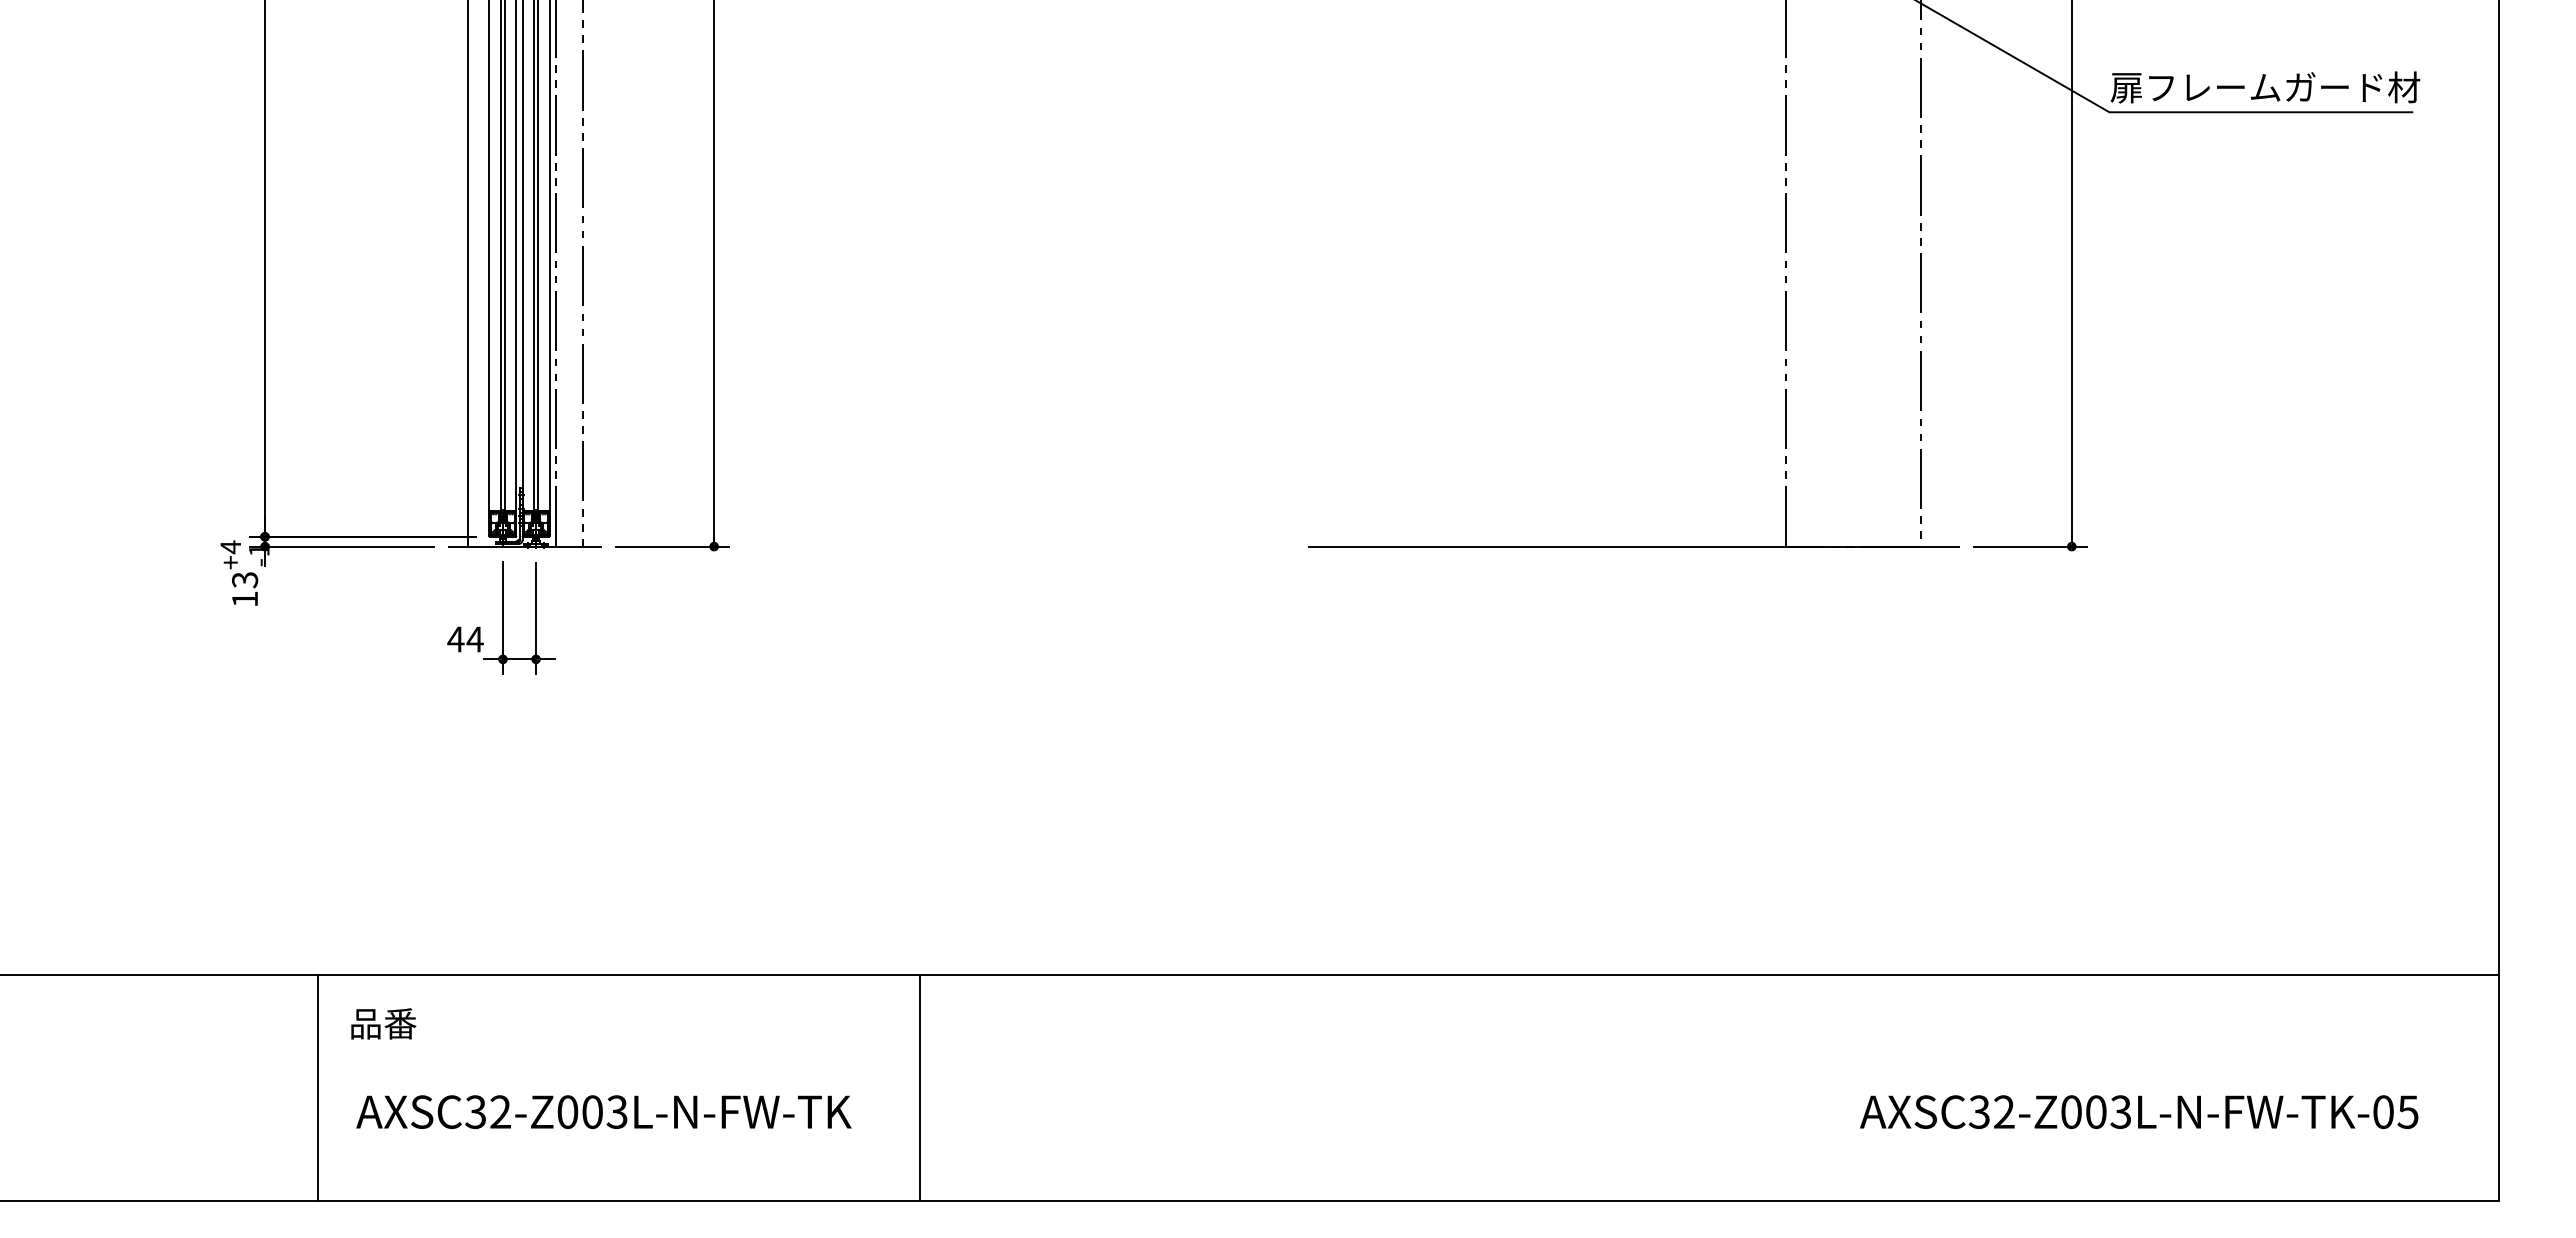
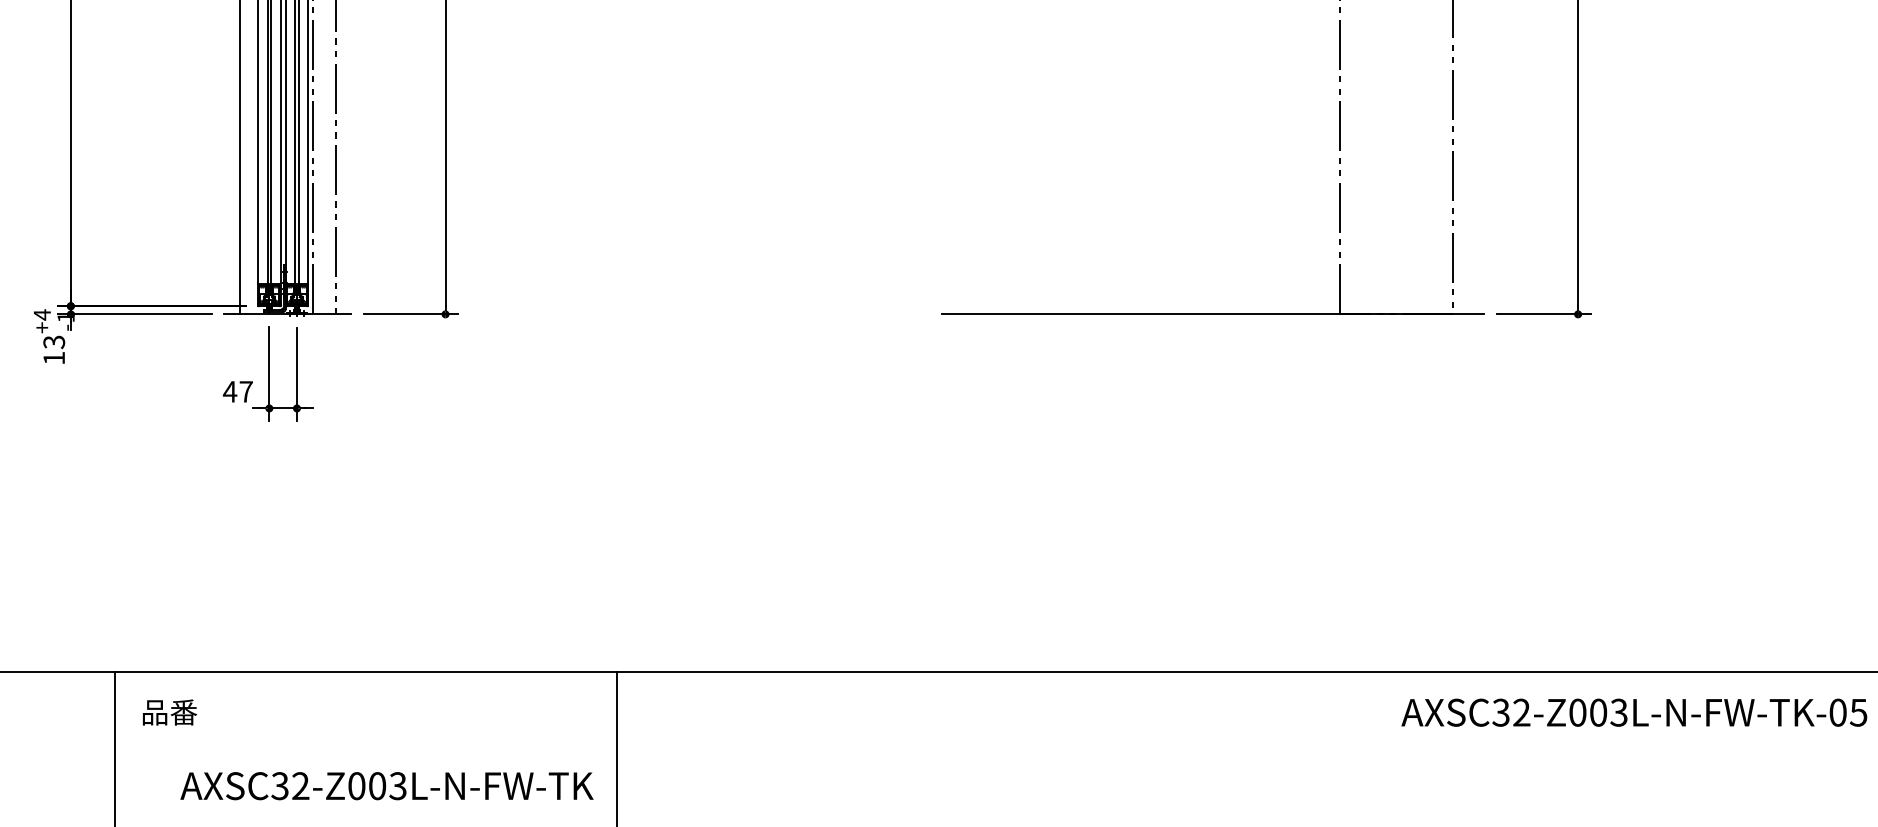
text: (474, 639) -> (245, 391), 44 -> 47
text: (603, 1111) -> (386, 785), moved
text: (2139, 1111) -> (1634, 712), moved

